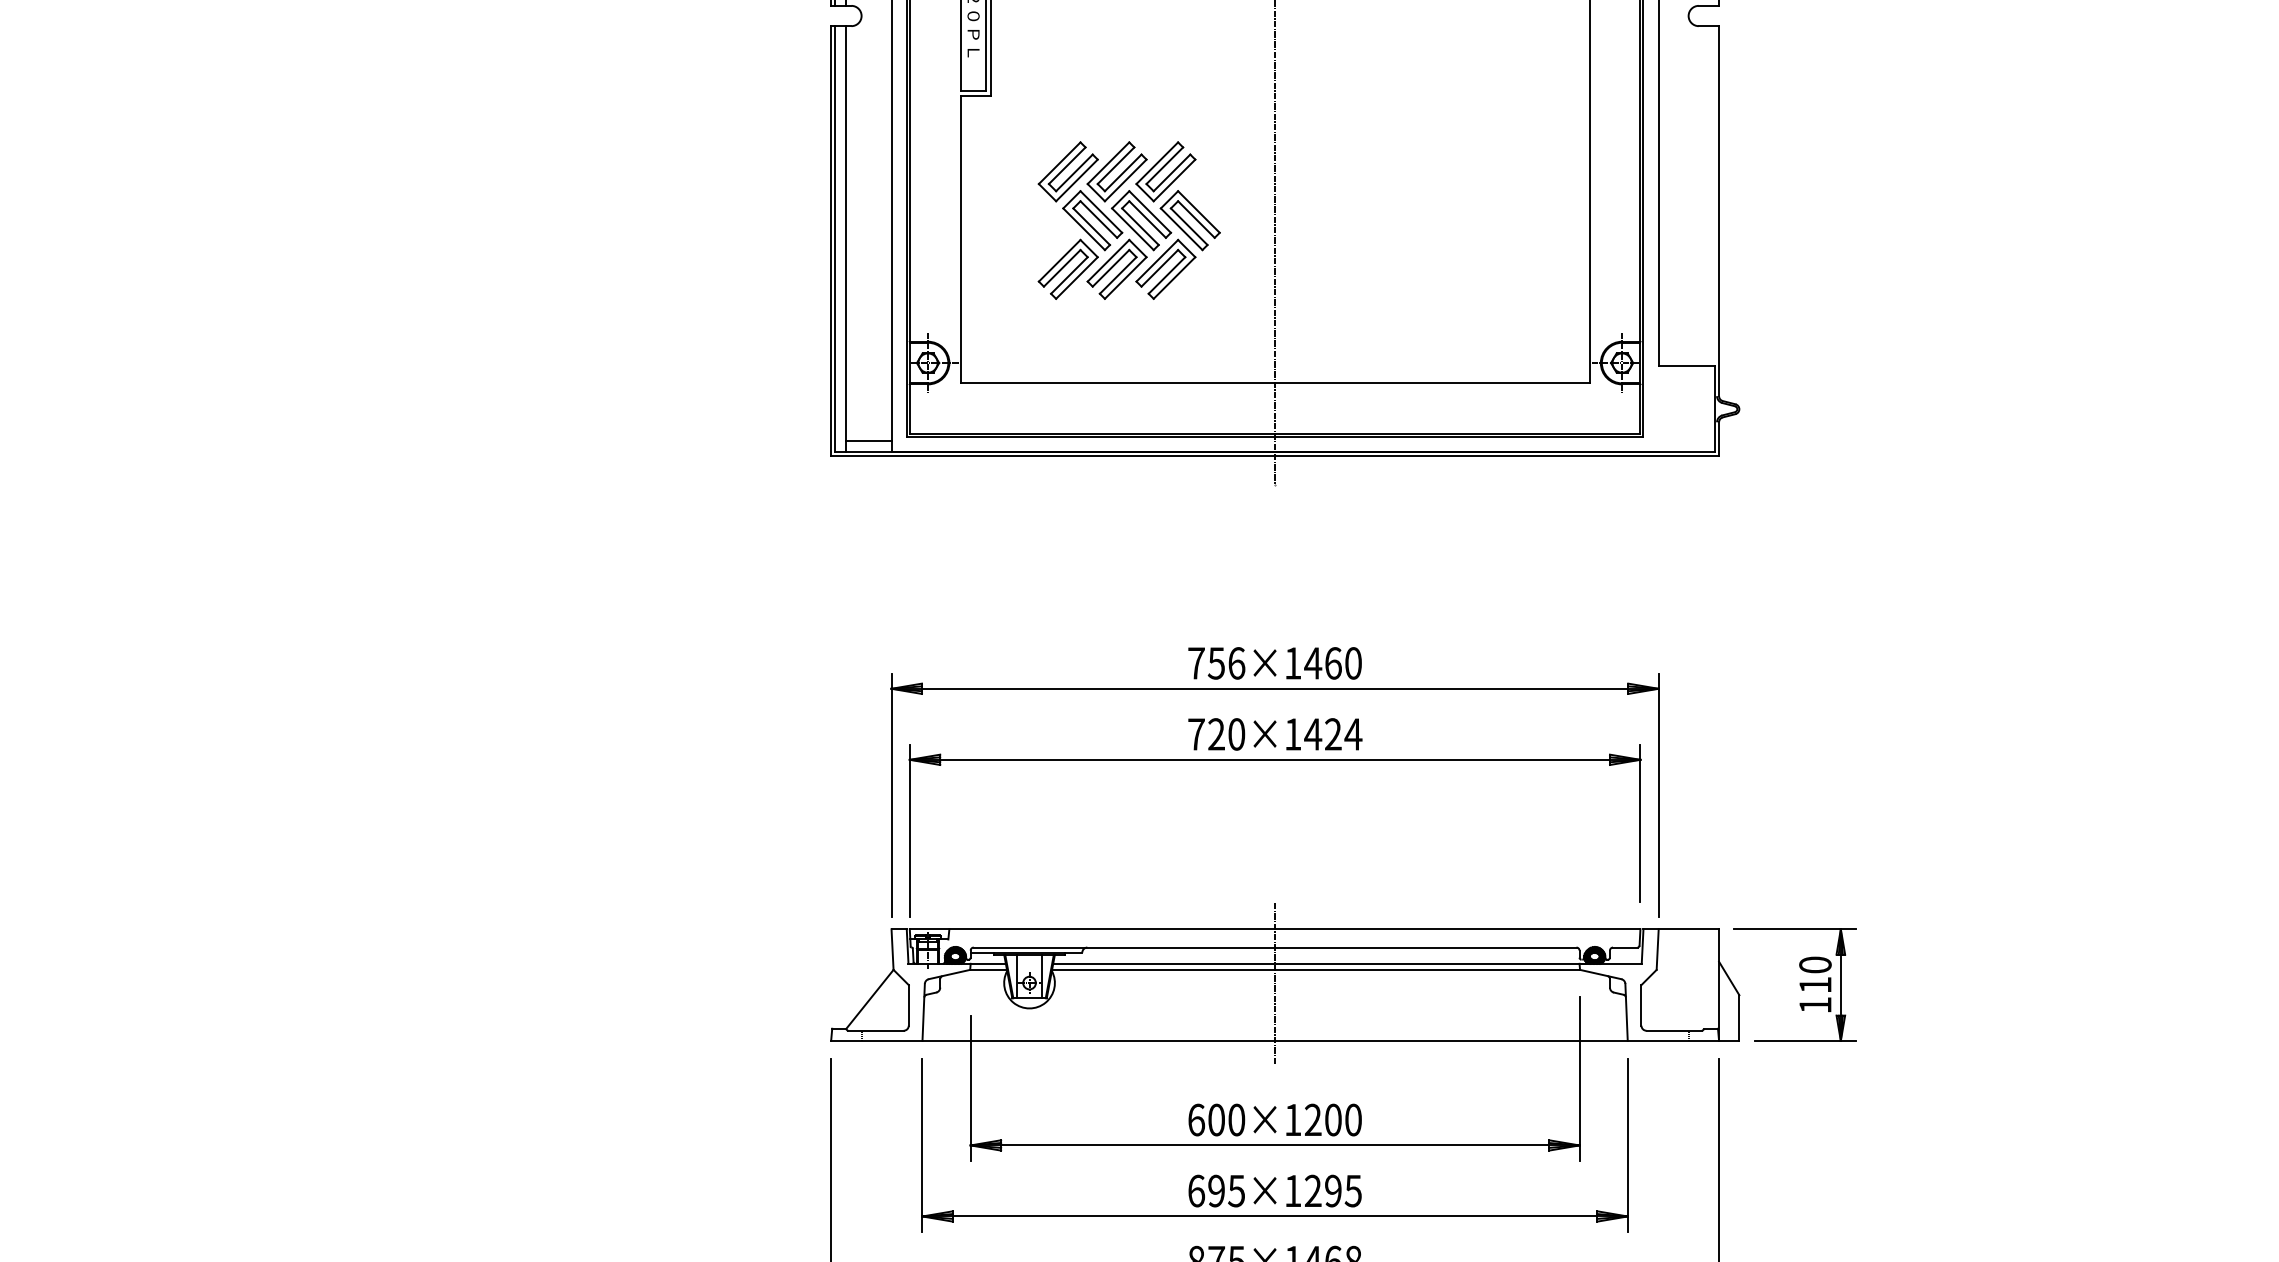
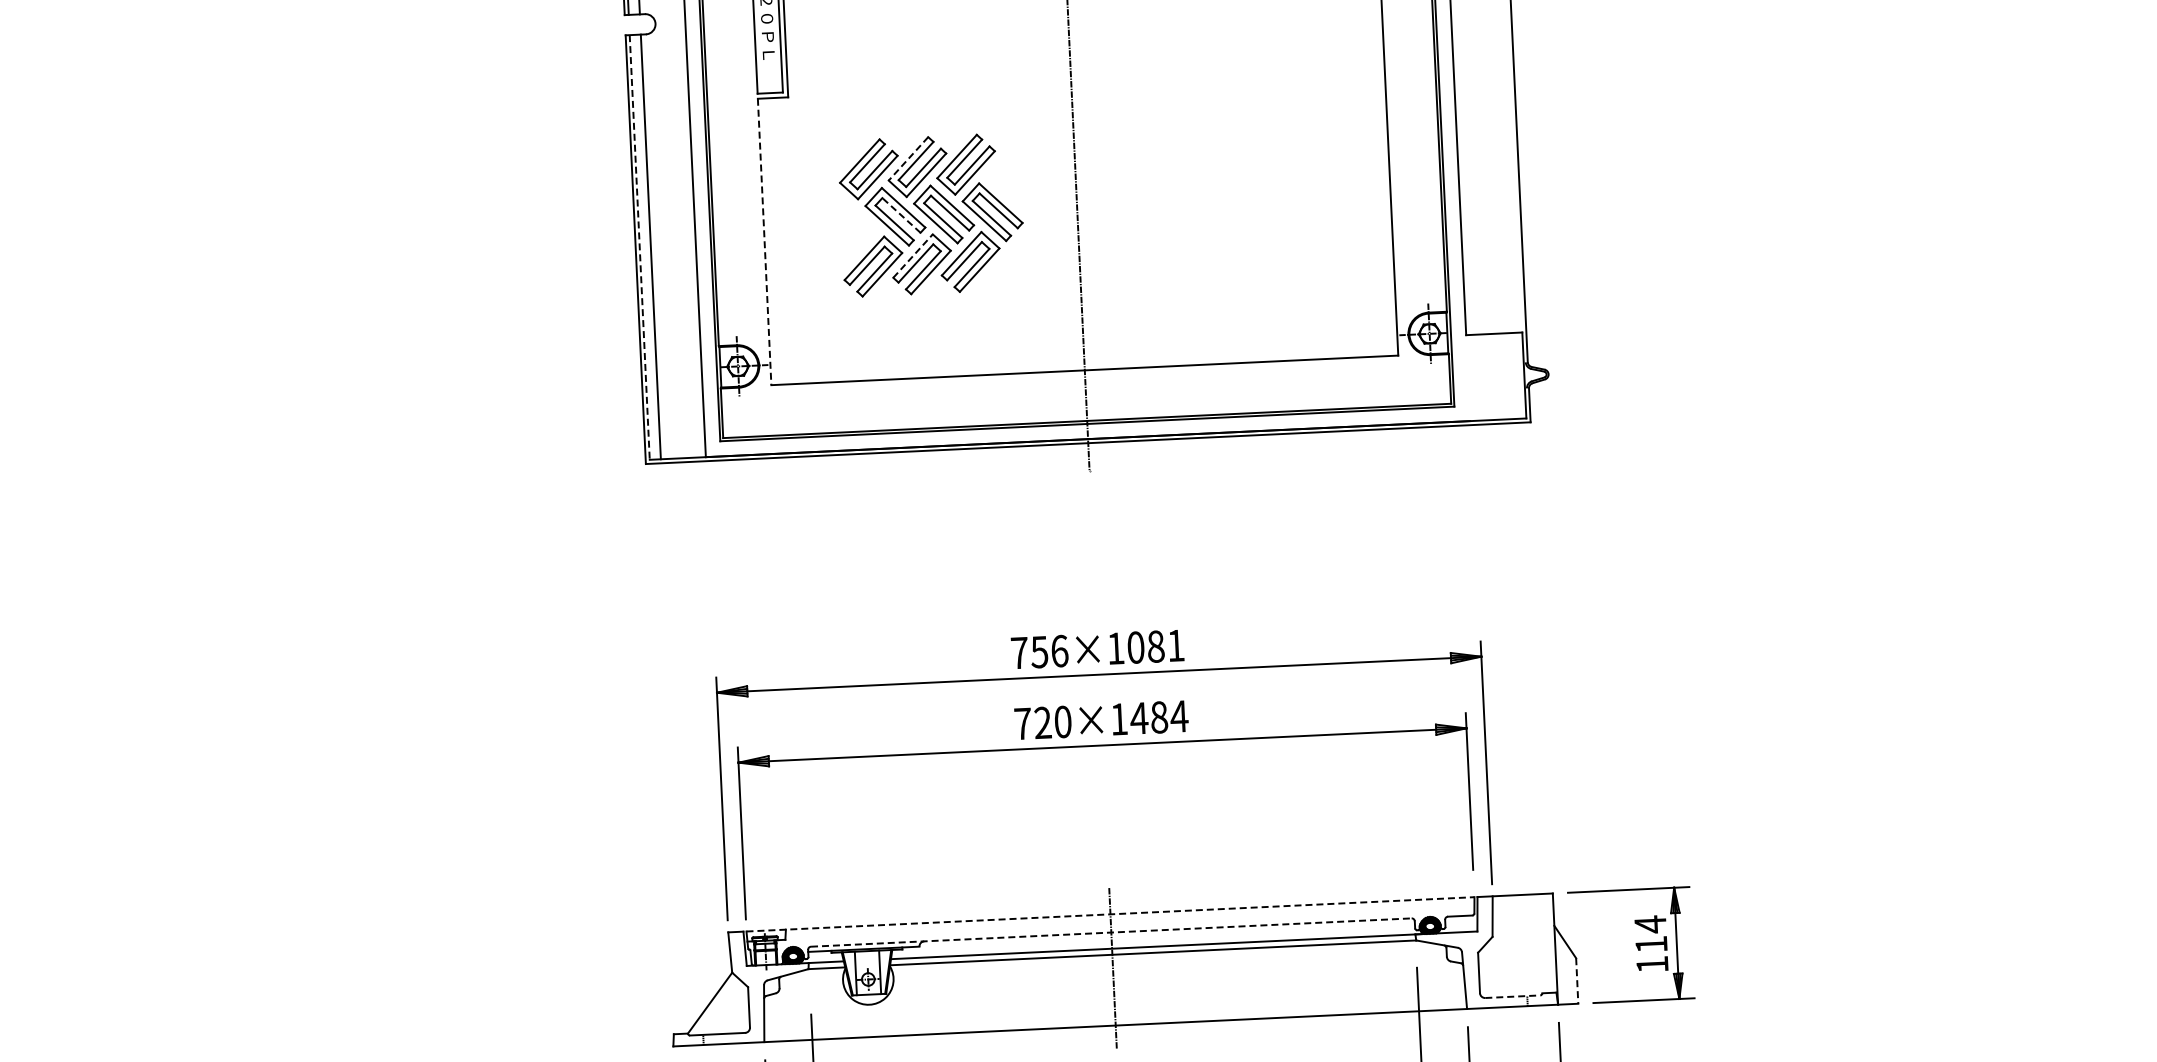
line: (1108, 163) -> (908, 159), solid -> dashed
line: (1098, 219) -> (901, 215), solid -> dashed
line: (835, 239) -> (640, 247), solid -> dashed
line: (960, 239) -> (764, 241), solid -> dashed
line: (1108, 260) -> (913, 255), solid -> dashed
line: (868, 441) -> (682, 447), removed
text: (1332, 663) -> (1155, 646), 756×1460 -> 756×1081
text: (1333, 734) -> (1159, 717), 720×1424 -> 720×1484
line: (1275, 929) -> (1110, 914), solid -> dashed
line: (1275, 947) -> (1111, 932), solid -> dashed
text: (1815, 965) -> (1650, 925), 110 -> 114
line: (1739, 1018) -> (1577, 981), solid -> dashed
line: (1674, 1030) -> (1513, 996), solid -> dashed

